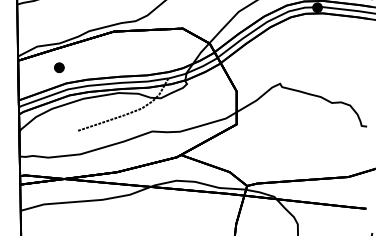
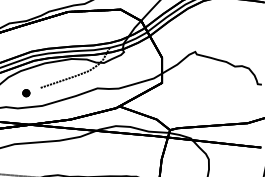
part: (59, 67) -> (26, 93), moved

